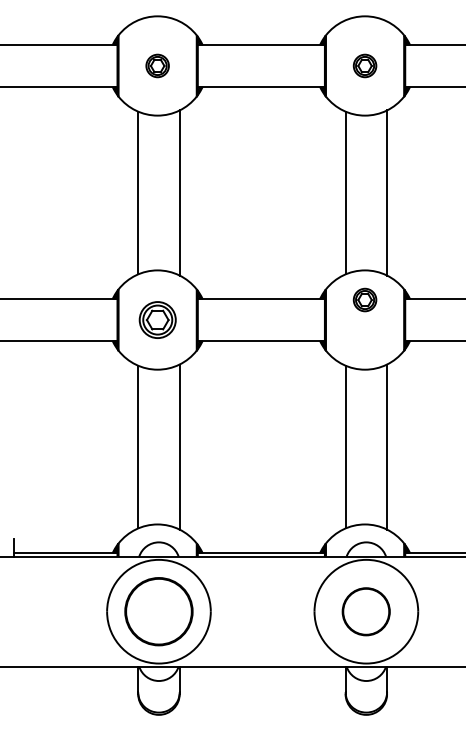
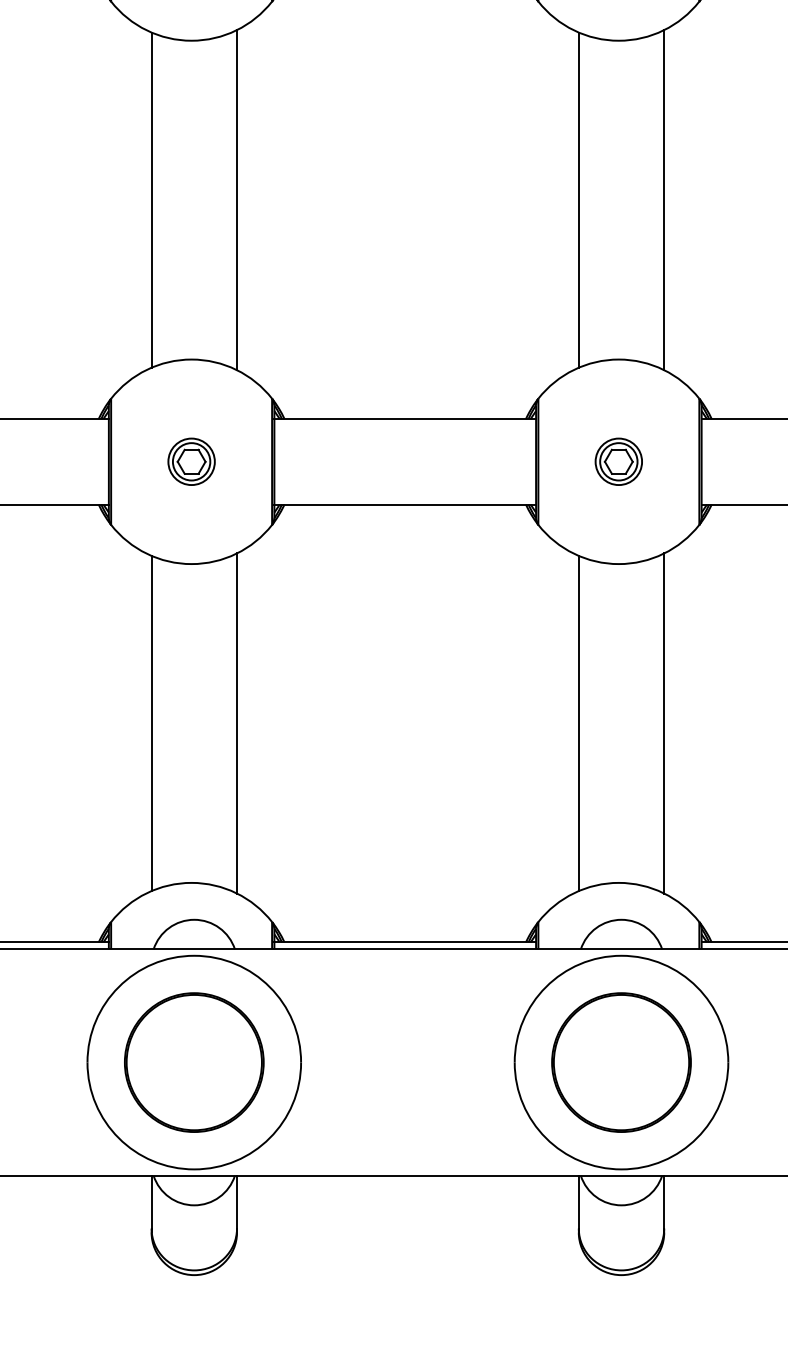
part: (364, 299) -> (617, 460), moved
part: (157, 319) -> (191, 460), size x0.62
circle: (365, 611) -> (619, 1062), size x1.43

